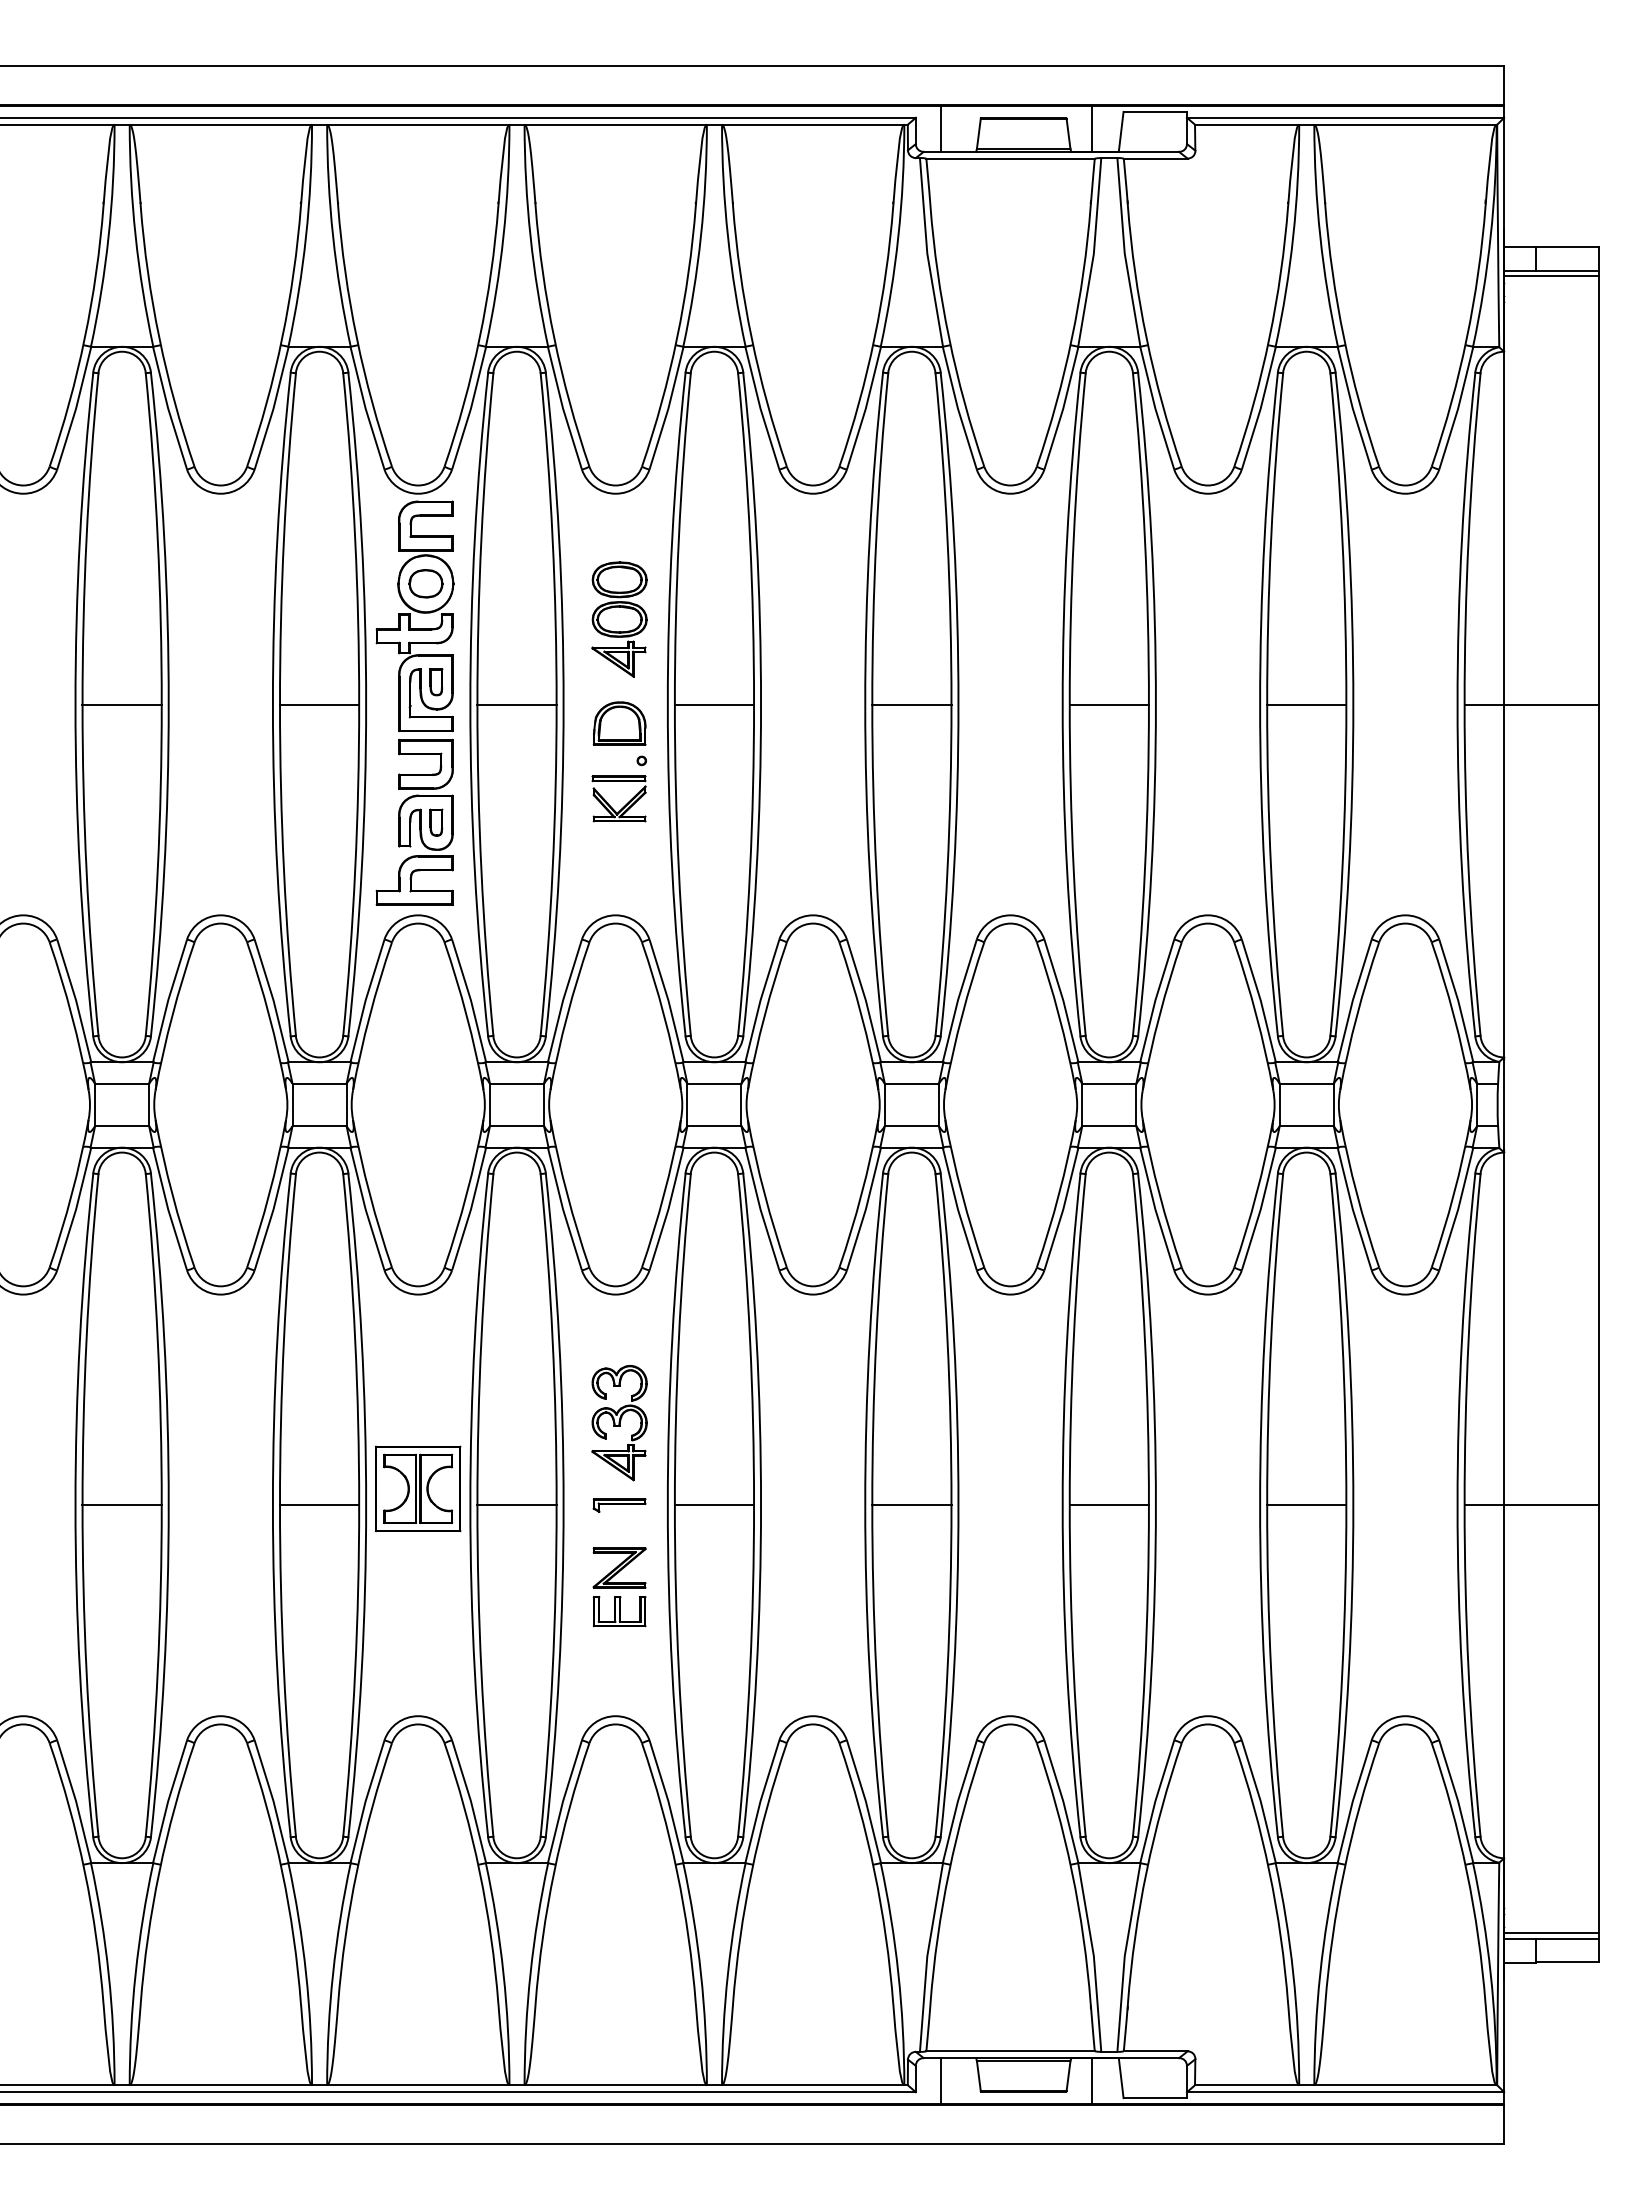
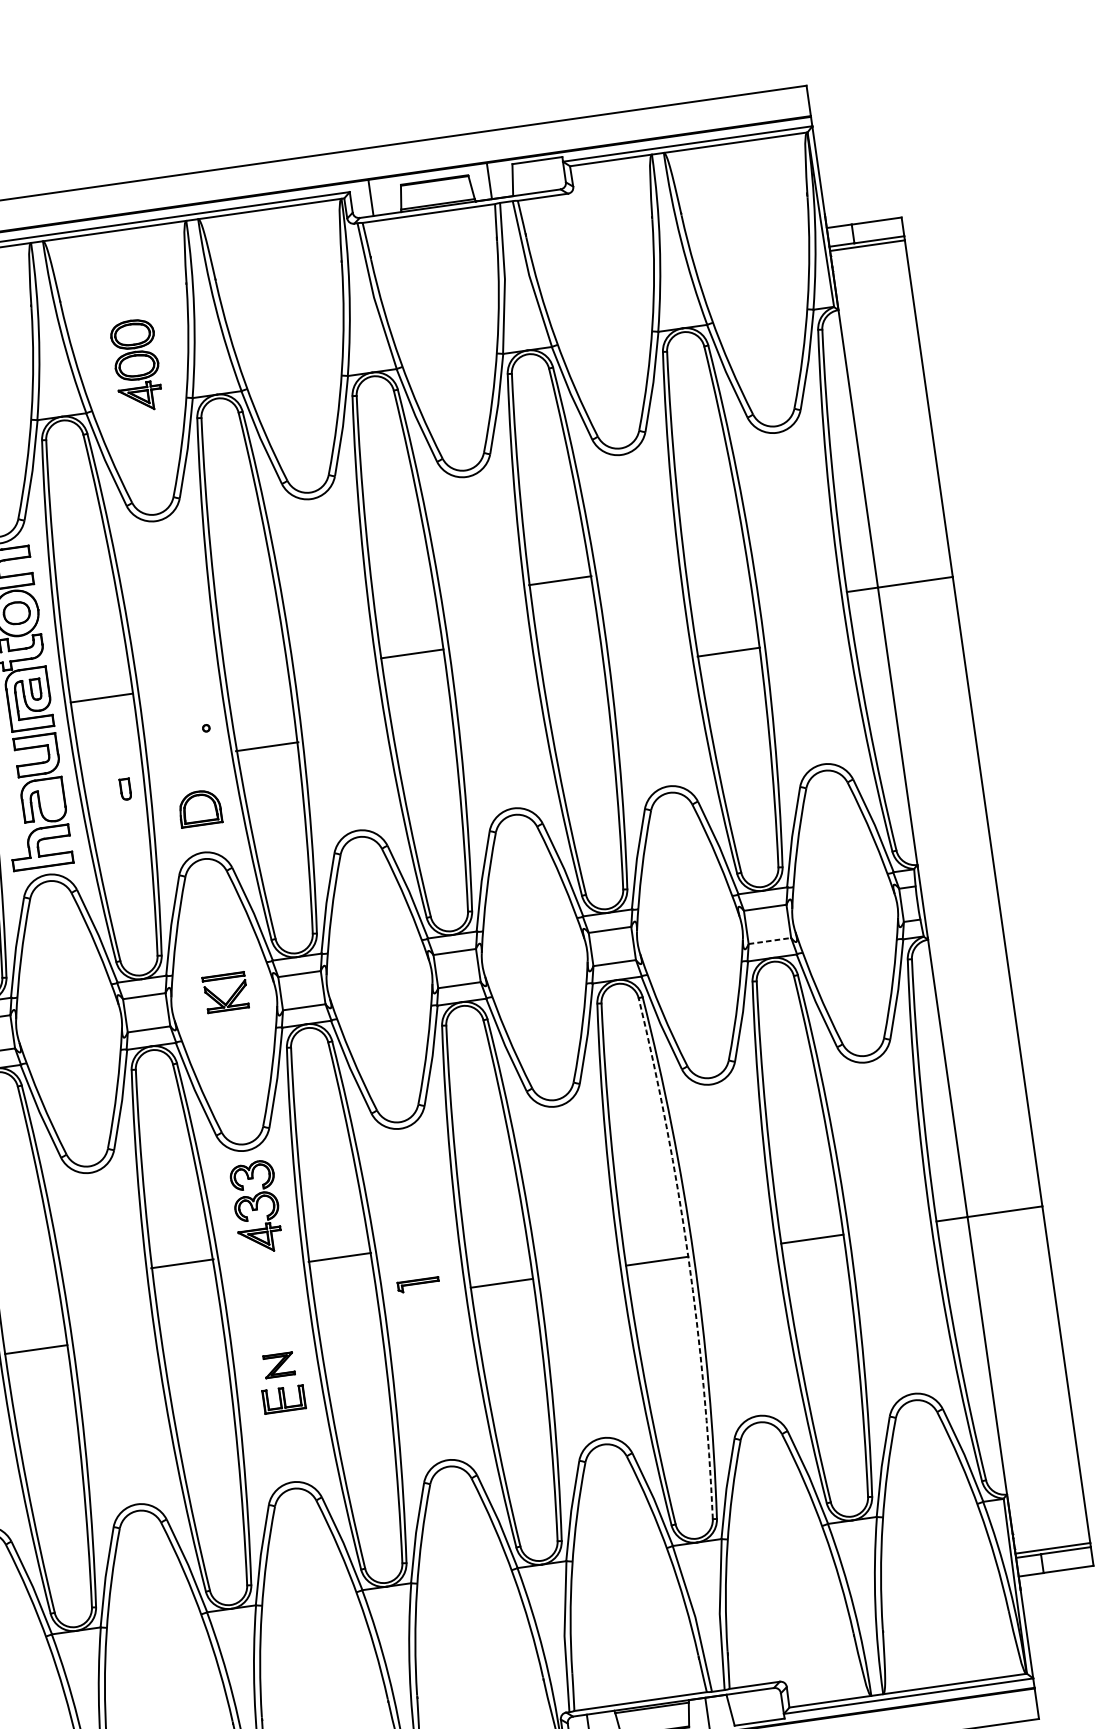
part: (619, 619) -> (136, 365), moved
line: (714, 704) -> (267, 746), moved
line: (1108, 704) -> (559, 580), moved
line: (1306, 704) -> (728, 652), moved
part: (619, 723) -> (199, 808), moved
part: (625, 804) -> (231, 996), moved
part: (436, 822) -> (125, 789), moved
line: (1307, 1126) -> (770, 941), solid -> dashed
part: (619, 1423) -> (256, 1207), moved
part: (418, 1488) -> (112, 1325), removed
line: (516, 1505) -> (182, 1264), moved
part: (619, 1505) -> (418, 1284), moved
line: (714, 1505) -> (339, 1257), moved
arc: (1148, 1505) -> (687, 1257), solid -> dashed
part: (619, 1567) -> (279, 1364), size x0.7

